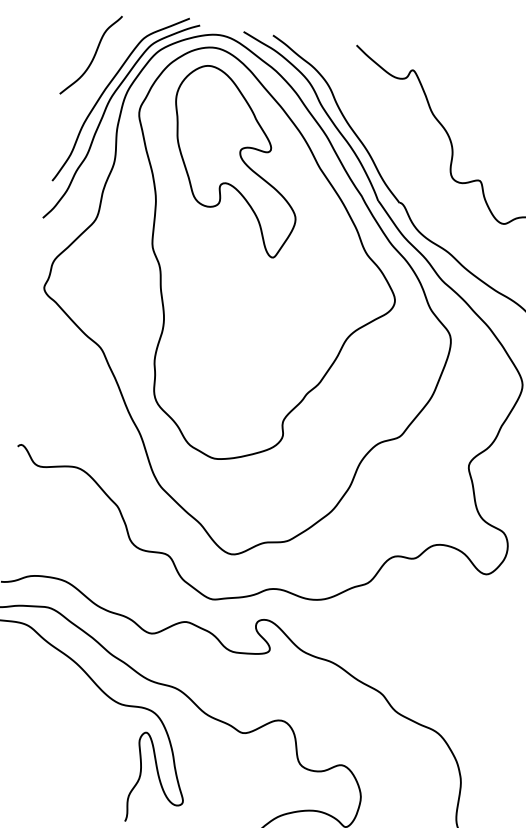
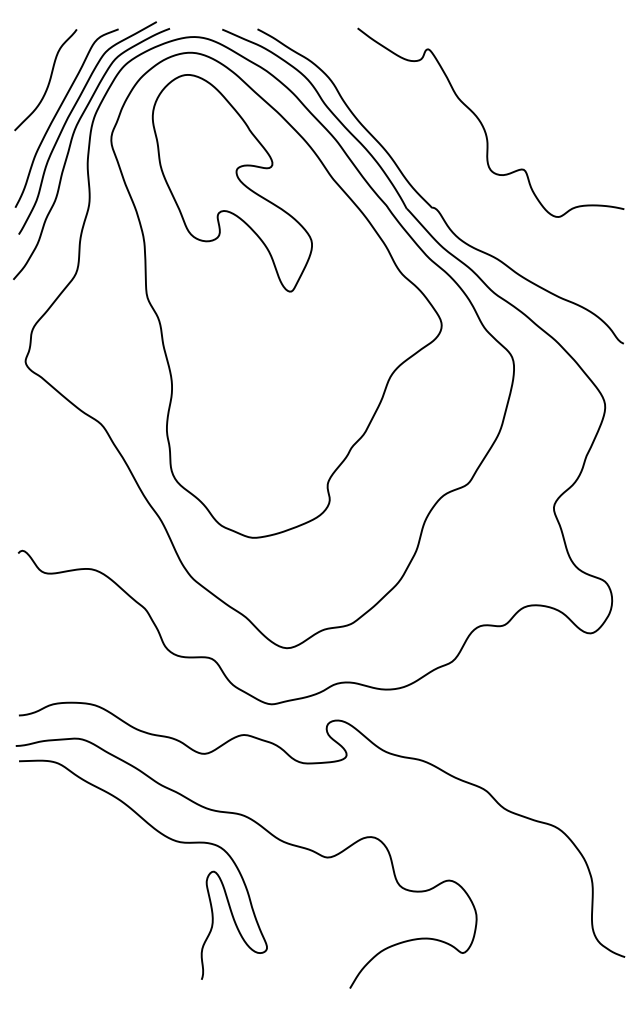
curve: (98, 83) -> (58, 112), added

